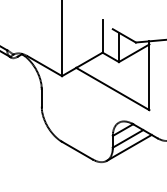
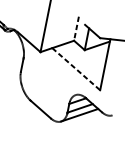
line: (102, 36) -> (76, 28), solid -> dashed
line: (113, 89) -> (76, 69), solid -> dashed

